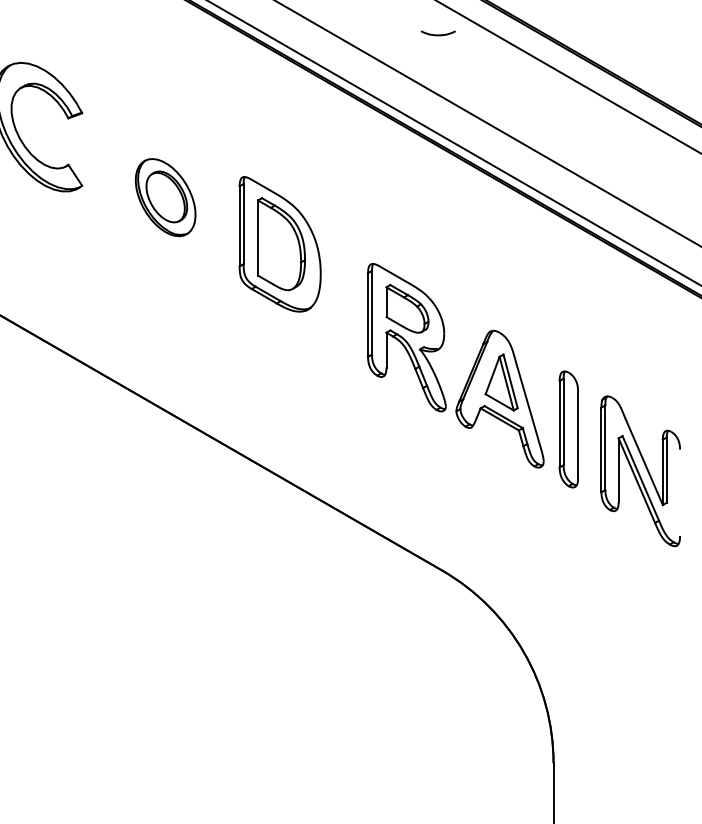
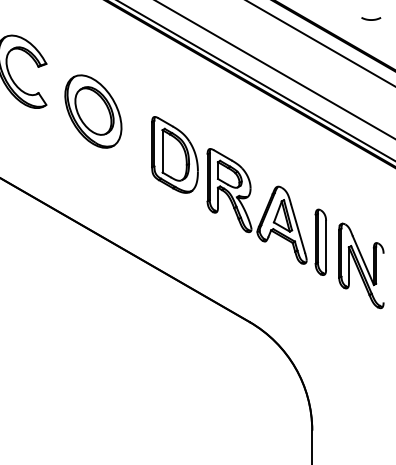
line: (438, 34) -> (371, 19), moved
part: (165, 197) -> (93, 111), size x1.67
part: (279, 243) -> (174, 154), moved

